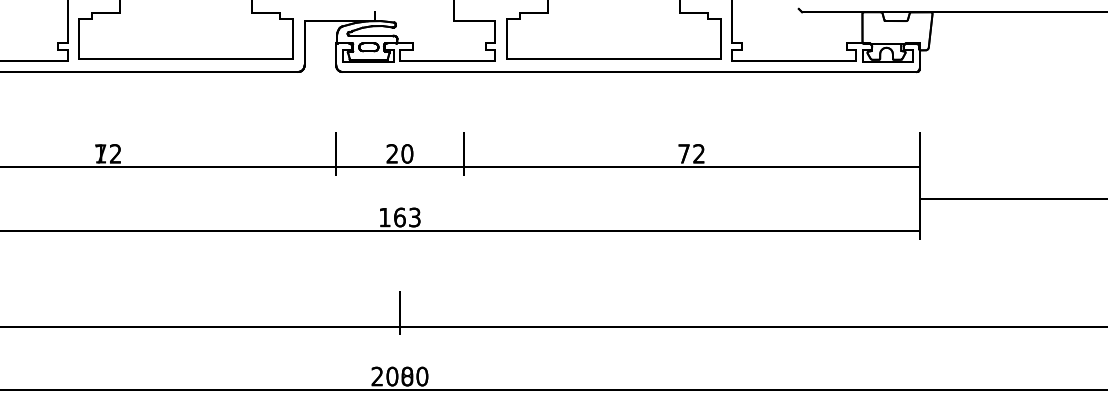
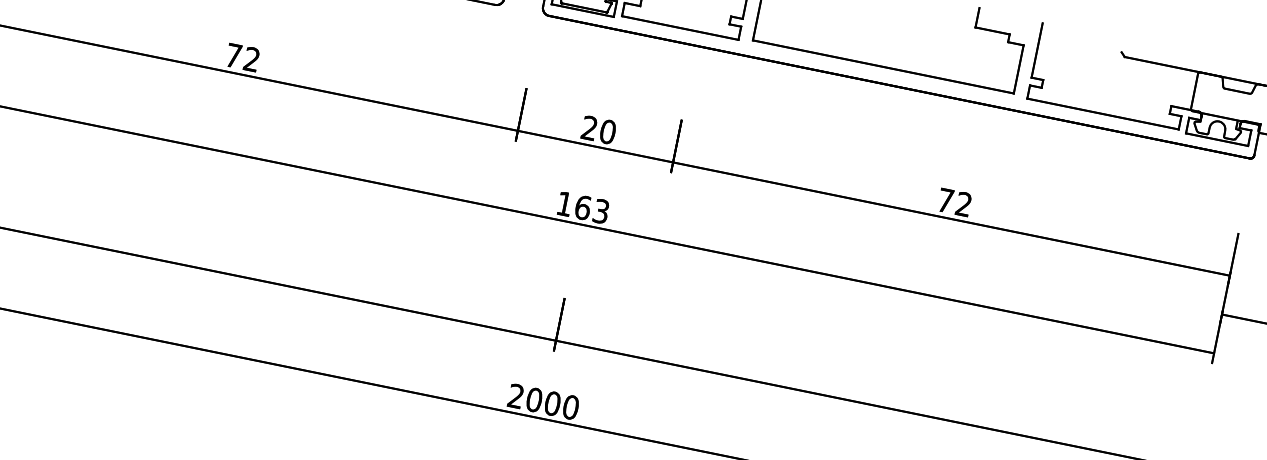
text: (100, 153) -> (233, 55), 12 -> 72
text: (407, 376) -> (552, 403), 2080 -> 2000

